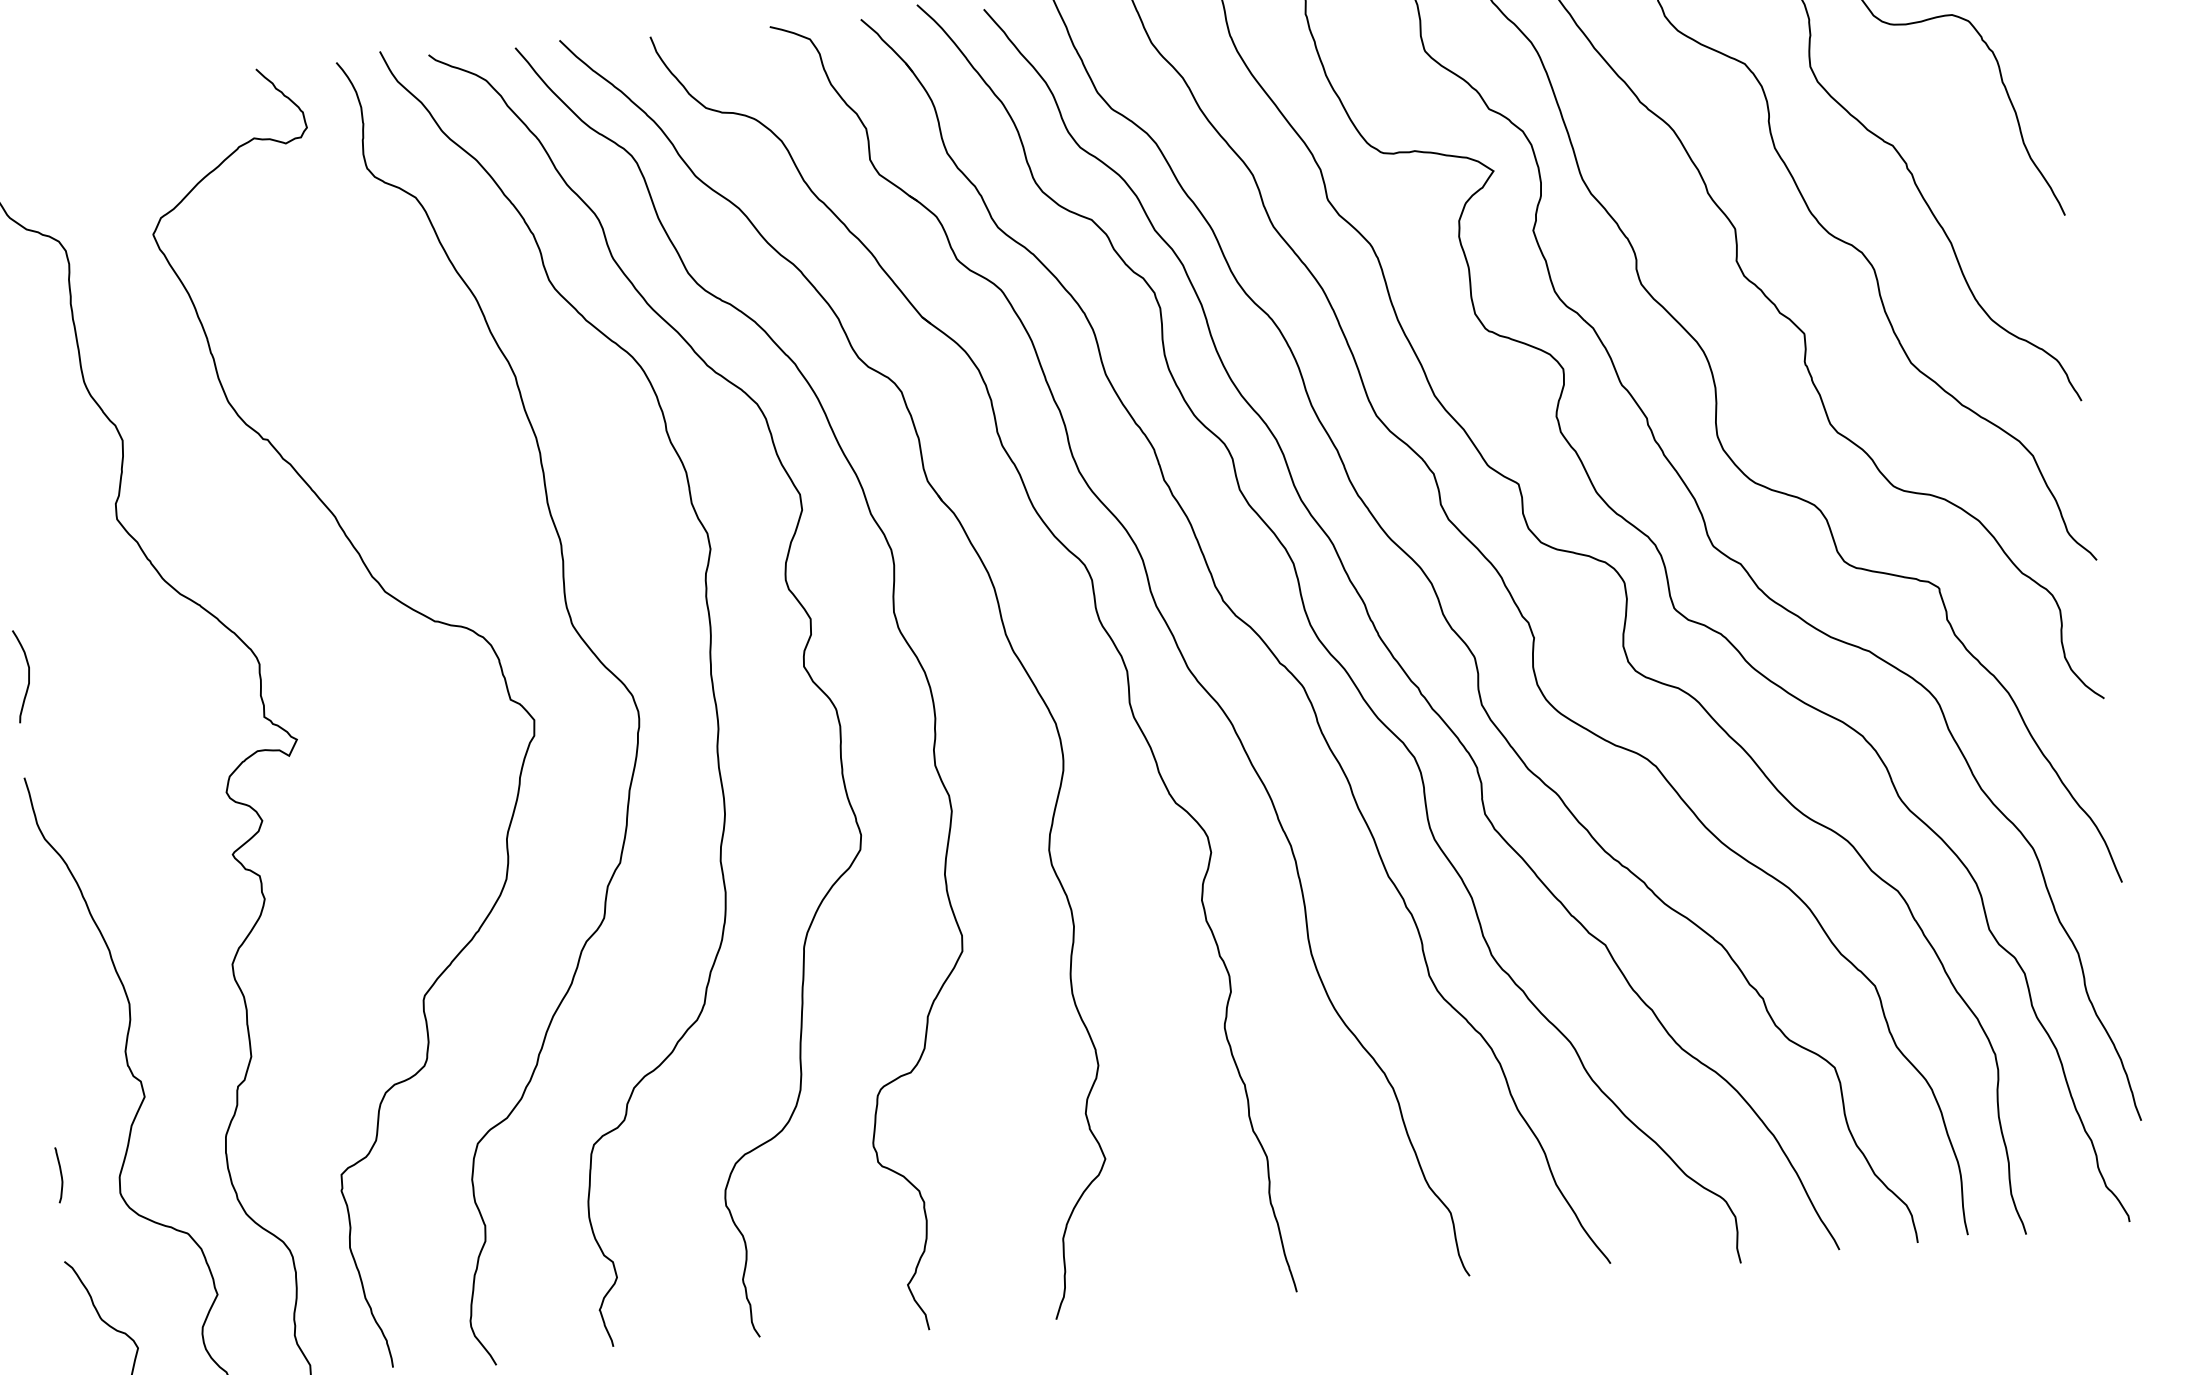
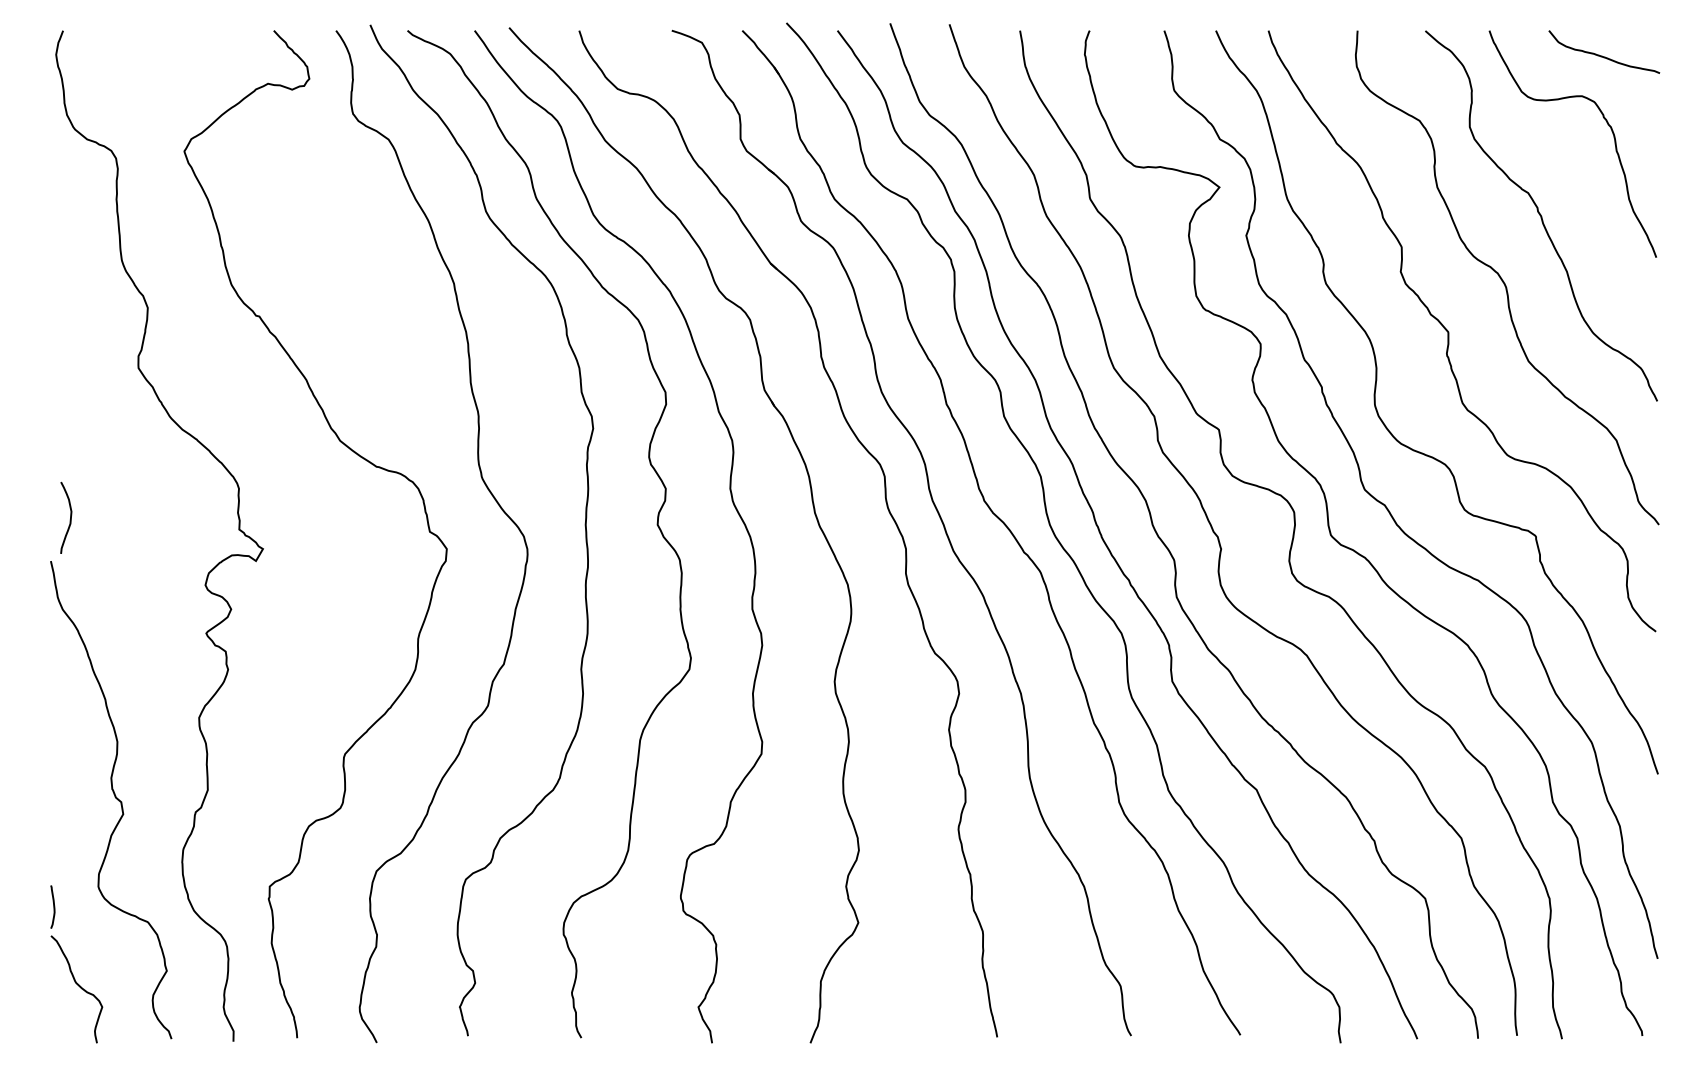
curve: (27, 677) -> (69, 519), moved
curve: (60, 1174) -> (53, 906), moved

